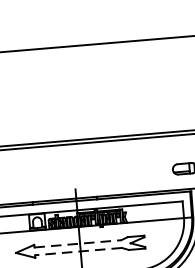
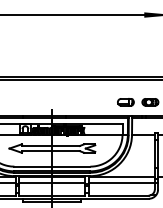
line: (77, 243) -> (50, 145), dashed -> solid
line: (77, 252) -> (50, 151), dashed -> solid

